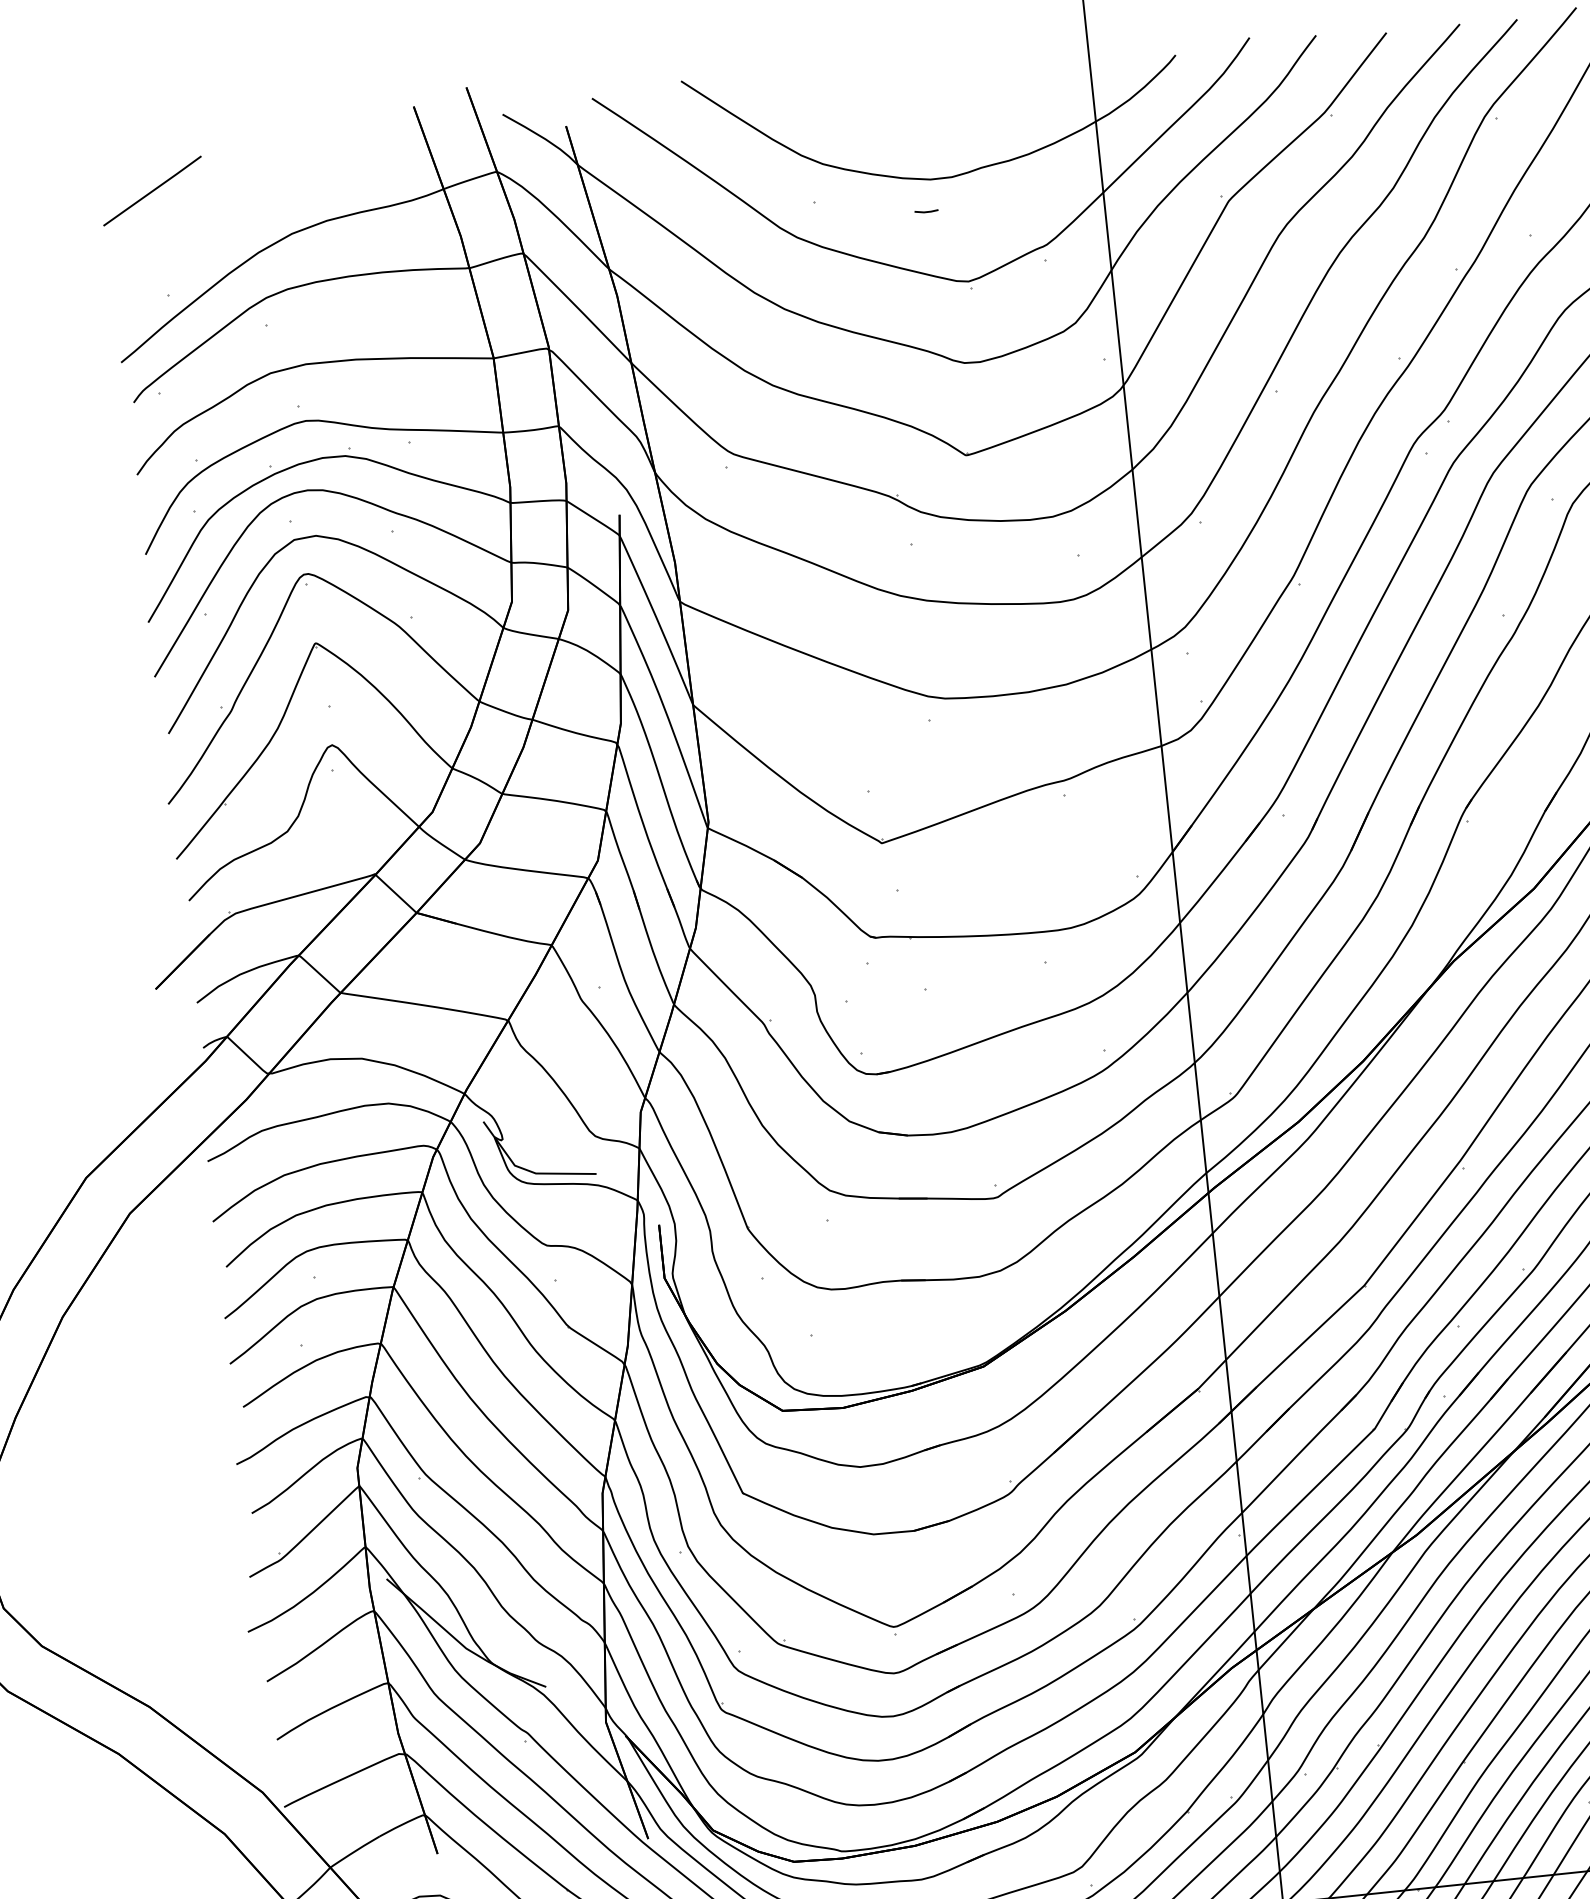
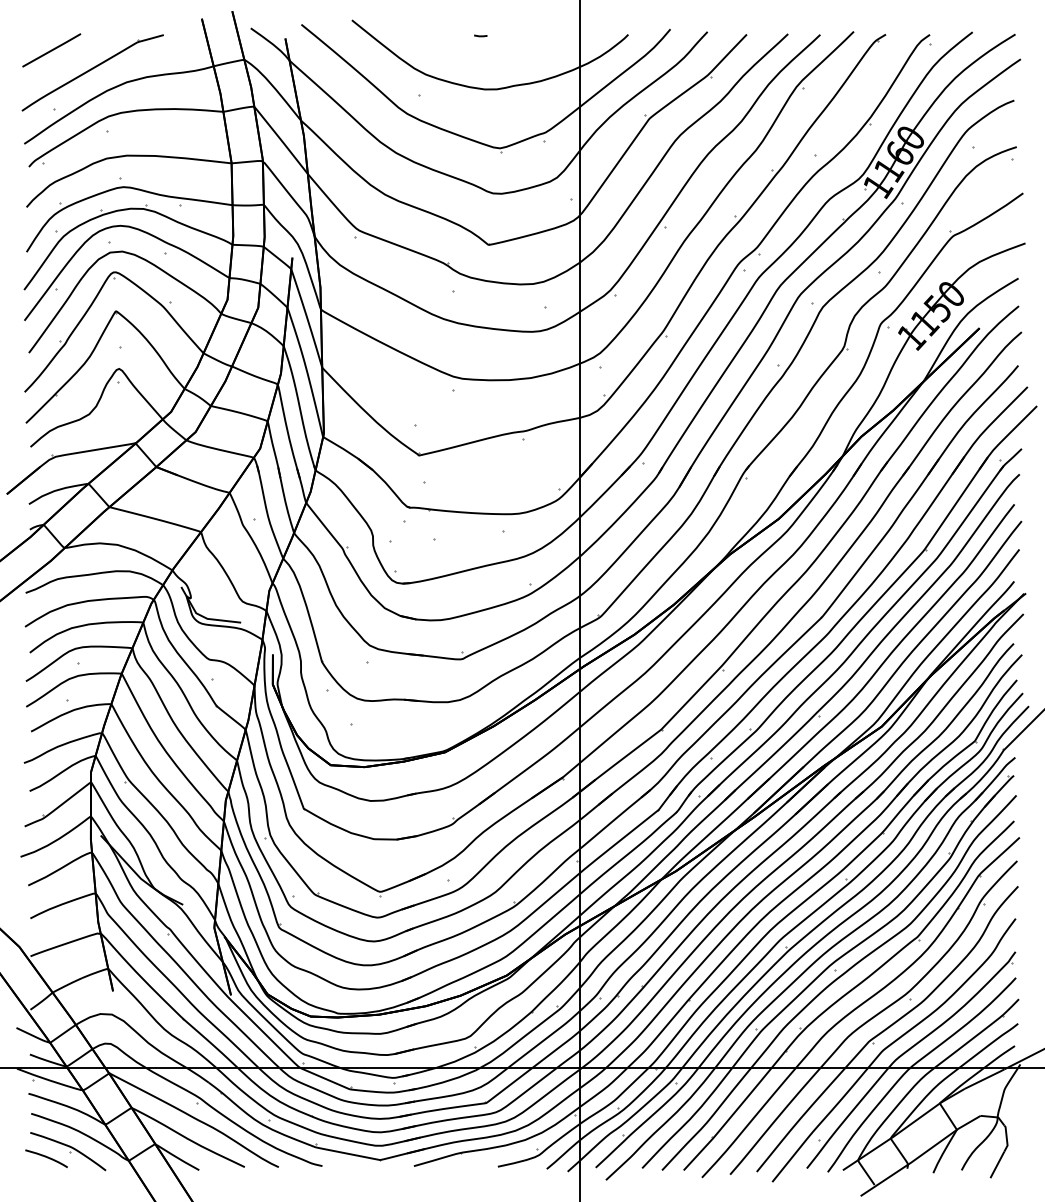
line: (925, 210) -> (480, 35), moved
part: (229, 222) -> (92, 72), added

